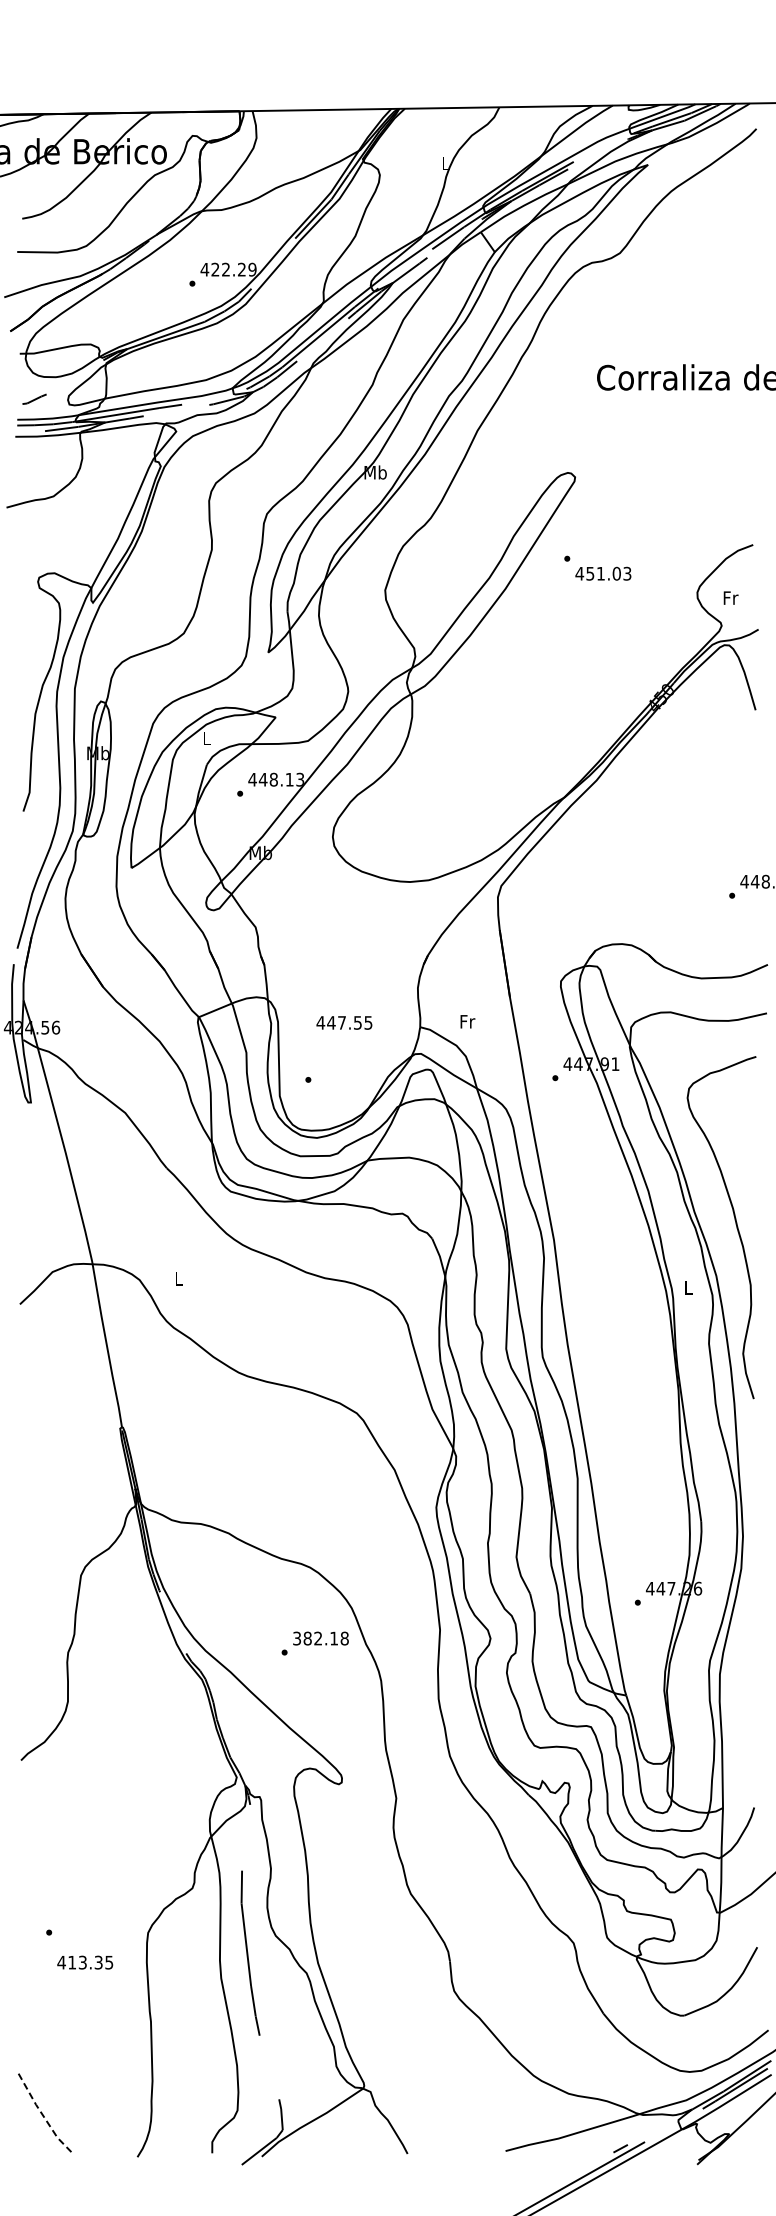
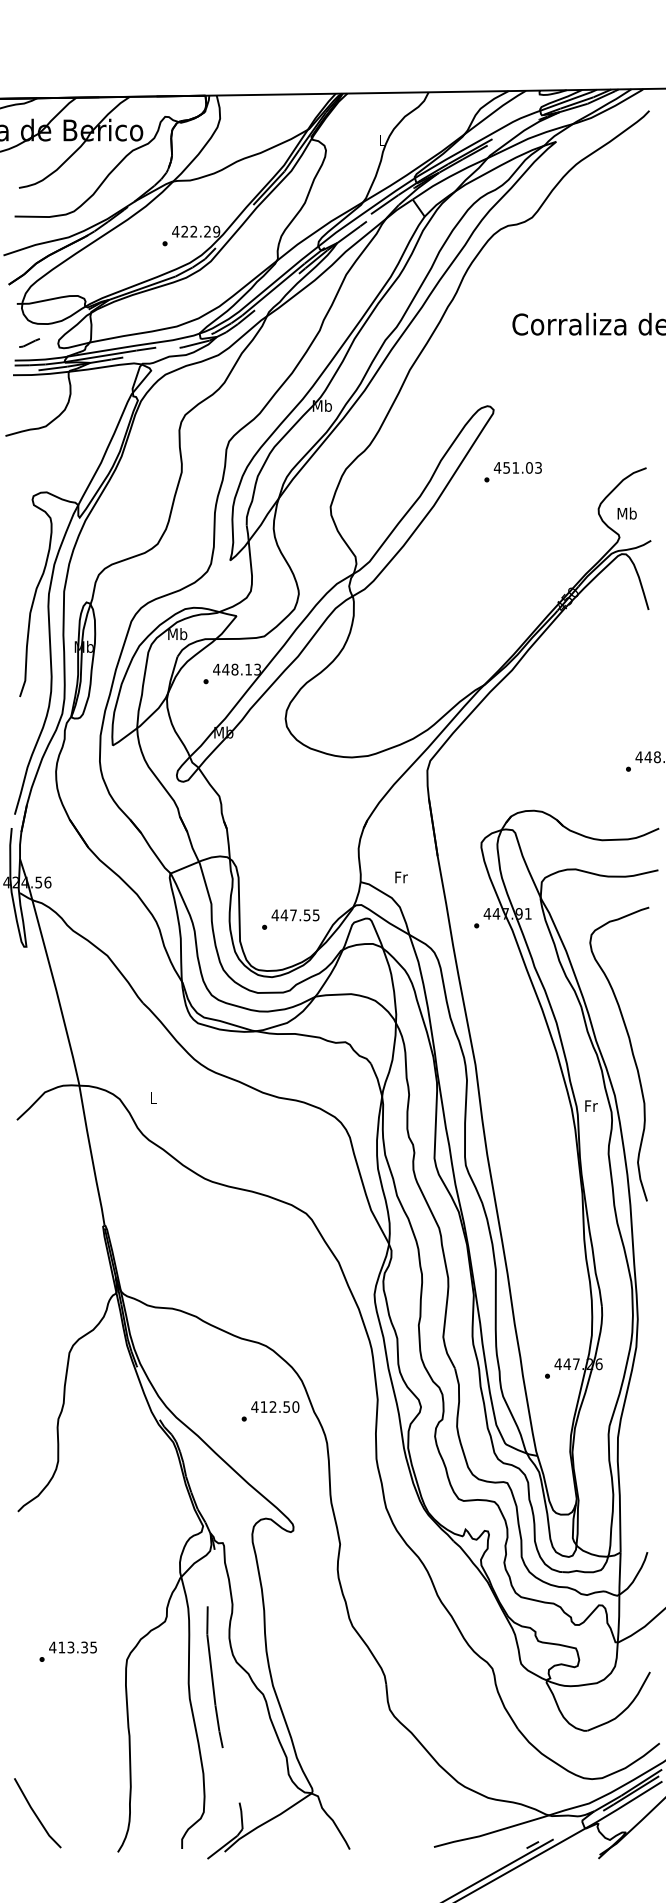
text: (603, 573) -> (518, 467), moved
text: (730, 597) -> (627, 513), Fr -> Mb
text: (207, 738) -> (178, 634), L -> Mb
text: (344, 1022) -> (295, 915), moved
text: (688, 1287) -> (591, 1105), L -> Fr
text: (320, 1638) -> (275, 1406), 382.18 -> 412.50
text: (85, 1962) -> (73, 1647), moved
line: (41, 2113) -> (35, 1814), dashed -> solid

